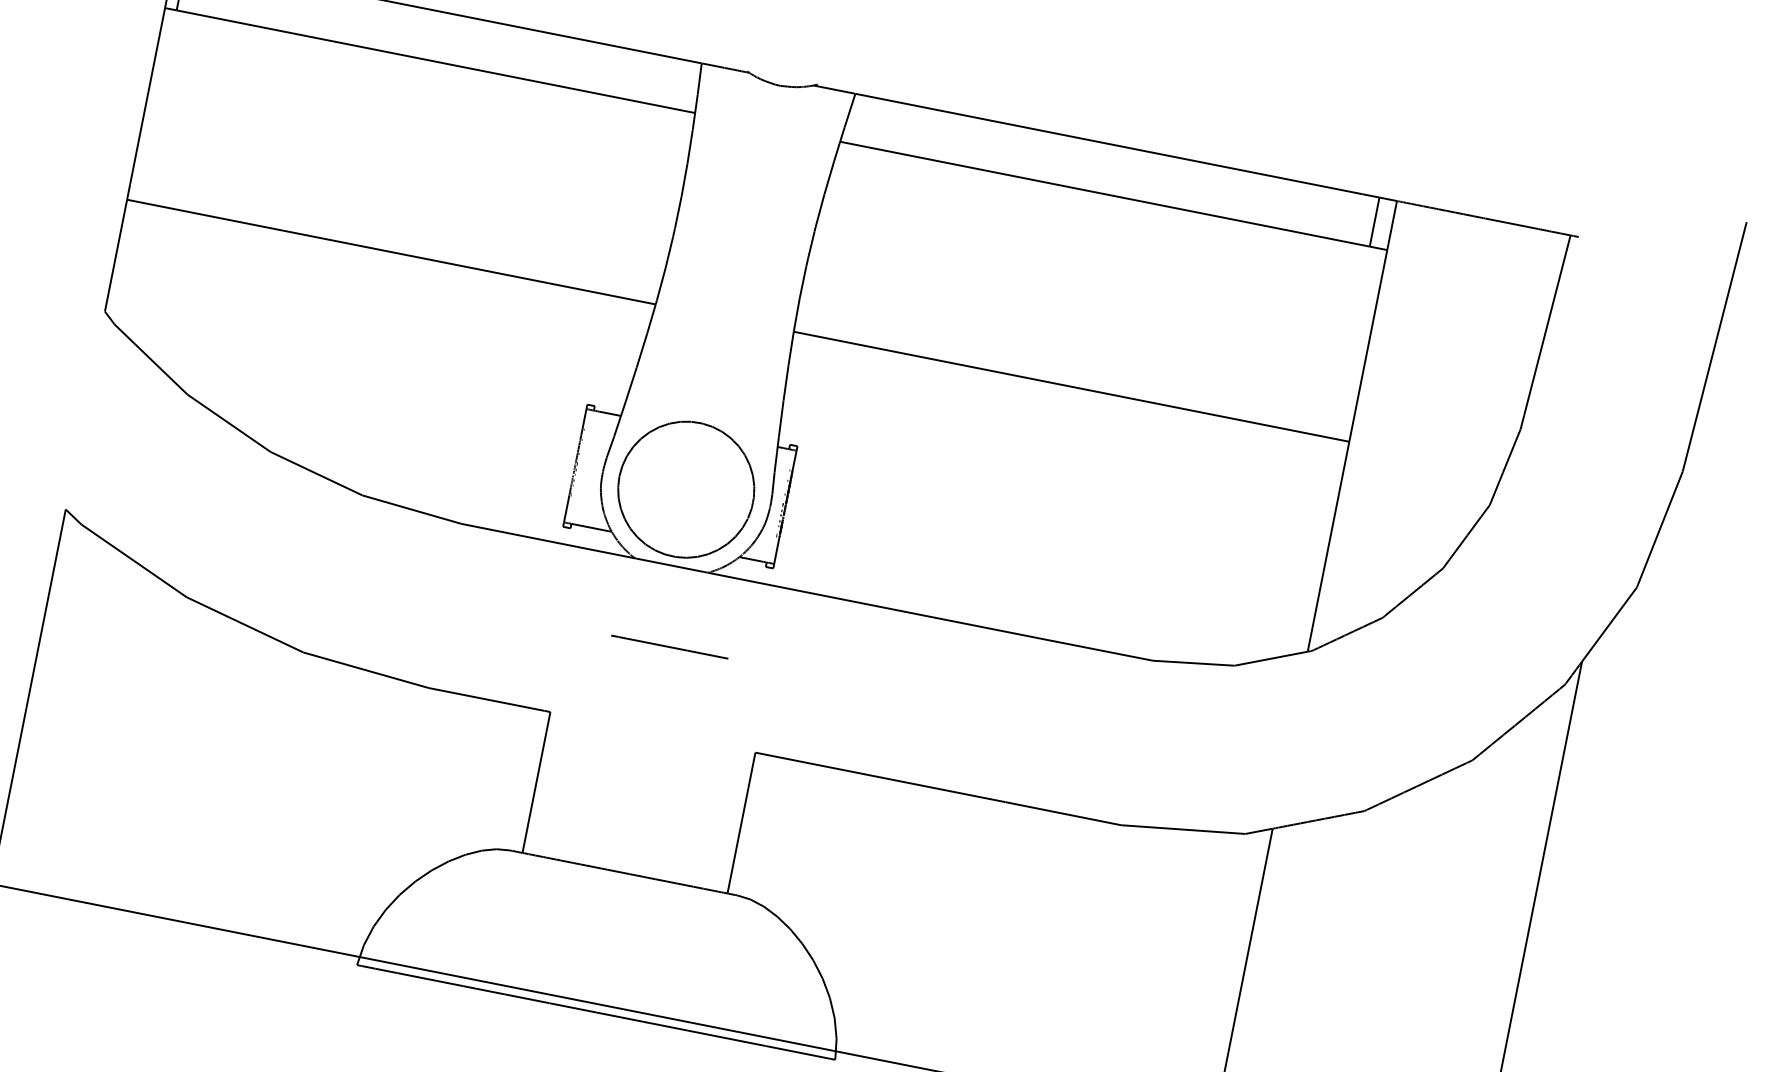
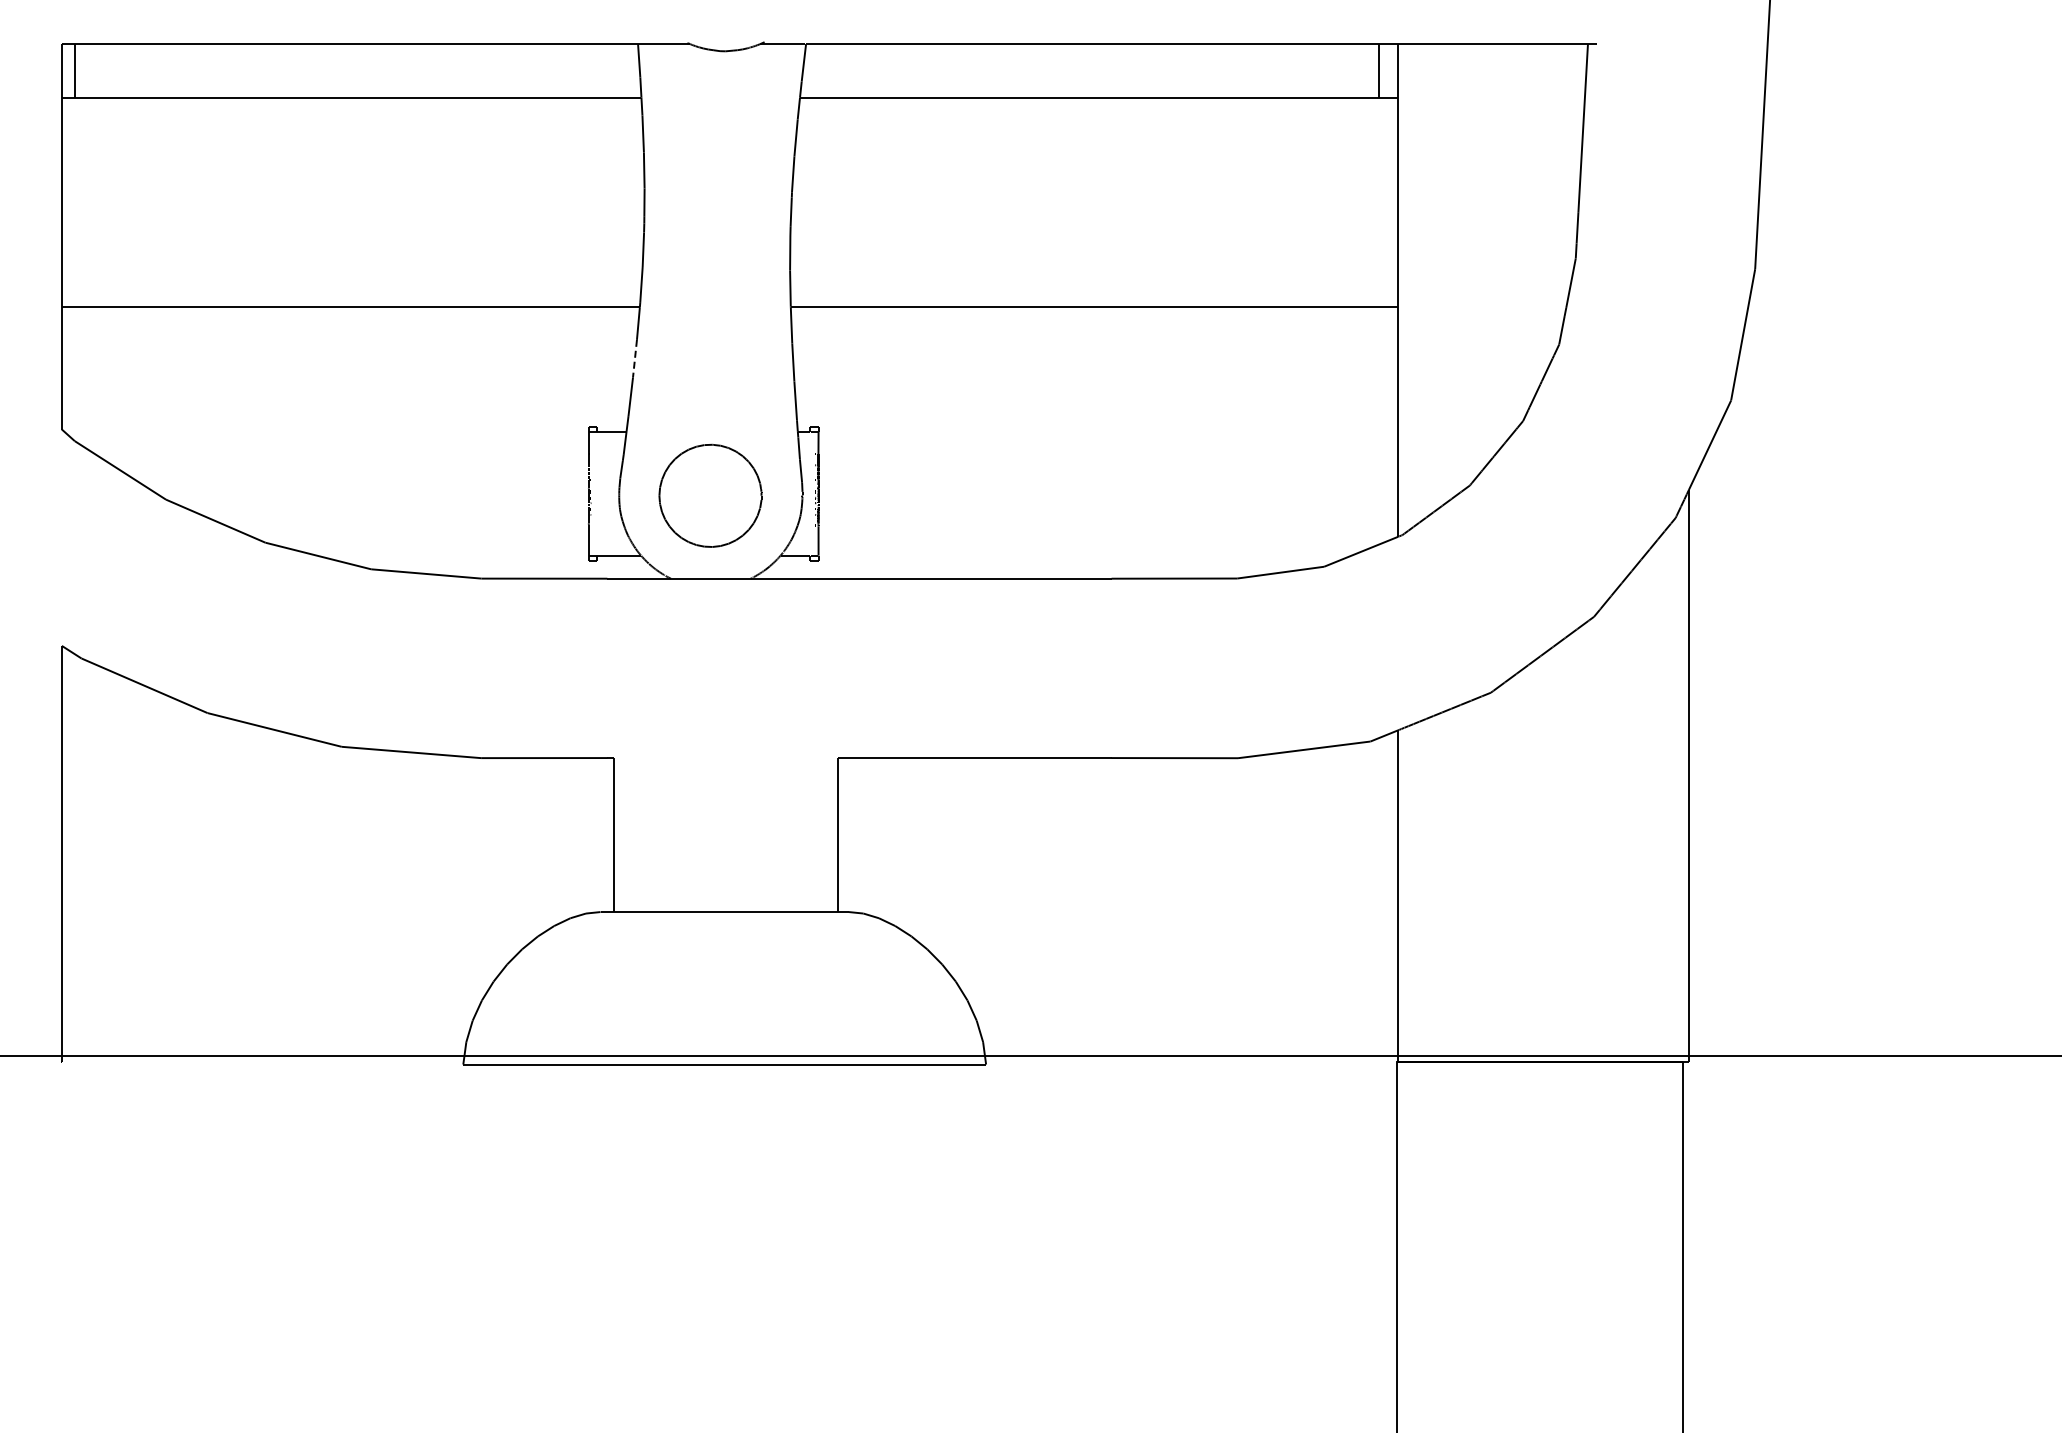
line: (641, 350) -> (634, 358), solid -> dashed
part: (686, 489) -> (710, 495), size x0.7
line: (669, 646) -> (725, 664), removed

